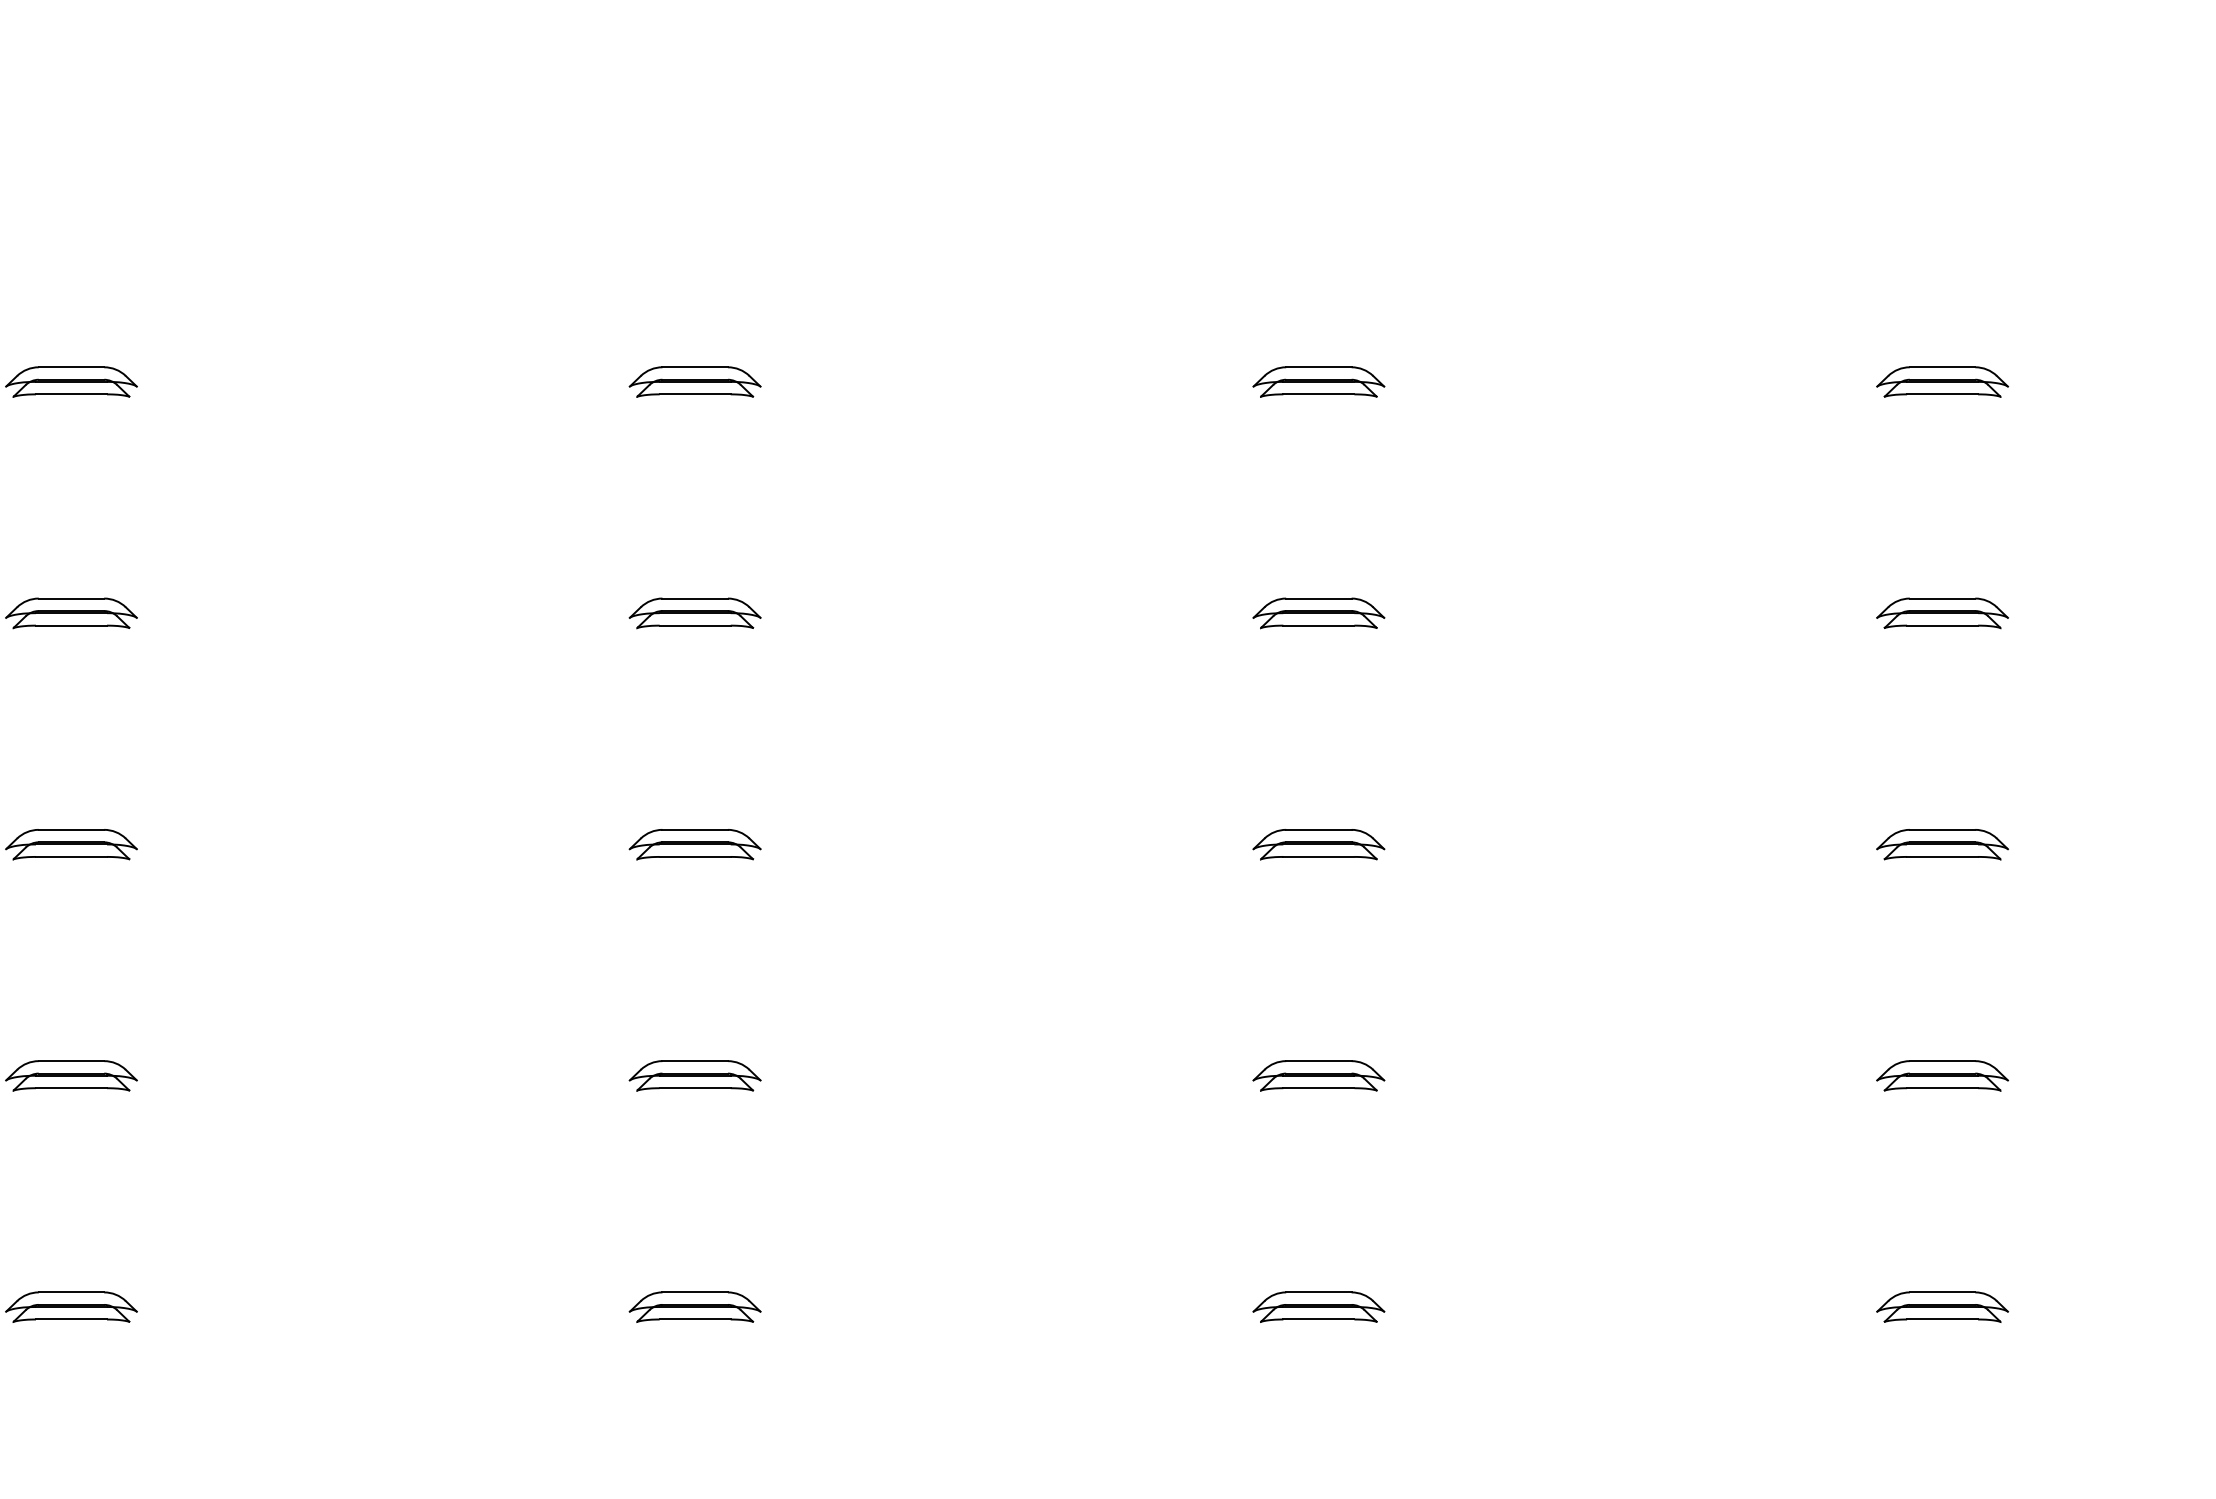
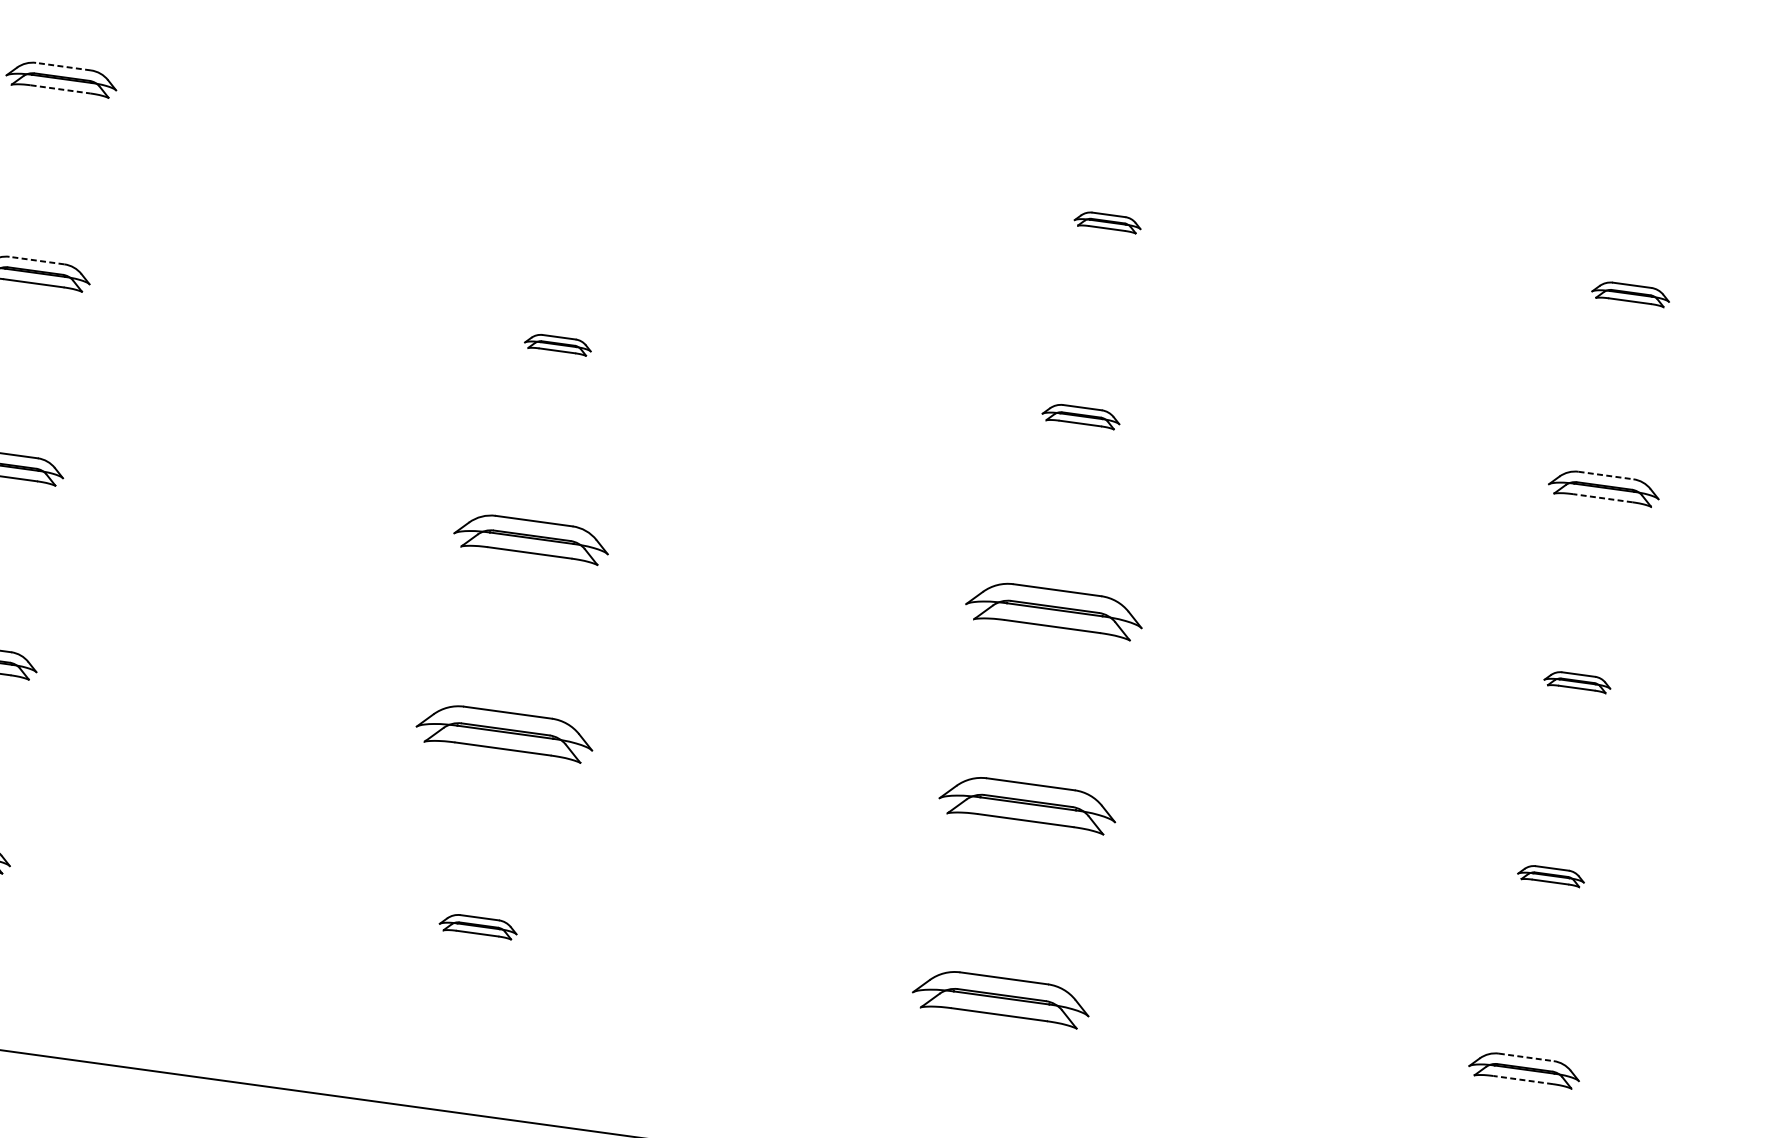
line: (71, 367) -> (63, 66), solid -> dashed
part: (694, 381) -> (584, 150), removed
part: (1318, 381) -> (1107, 221), size x0.6
part: (1942, 381) -> (1630, 293), size x0.7
line: (71, 394) -> (60, 89), solid -> dashed
line: (71, 598) -> (36, 260), solid -> dashed
line: (1942, 598) -> (1605, 475), solid -> dashed
part: (694, 613) -> (557, 344), size x0.6
part: (1318, 613) -> (1080, 416), size x0.7
line: (1942, 625) -> (1602, 498), solid -> dashed
part: (694, 844) -> (531, 538), size x1.4
part: (1318, 844) -> (1054, 610), size x1.6
part: (1942, 844) -> (1577, 681), size x0.6
part: (694, 1075) -> (504, 732), size x1.6
part: (1318, 1075) -> (1027, 803), size x1.6
part: (1942, 1075) -> (1551, 875), size x0.6
line: (1942, 1292) -> (1526, 1057), solid -> dashed
part: (694, 1306) -> (478, 925), size x0.7
part: (1318, 1306) -> (1001, 997), size x1.6
line: (1942, 1319) -> (1523, 1080), solid -> dashed

